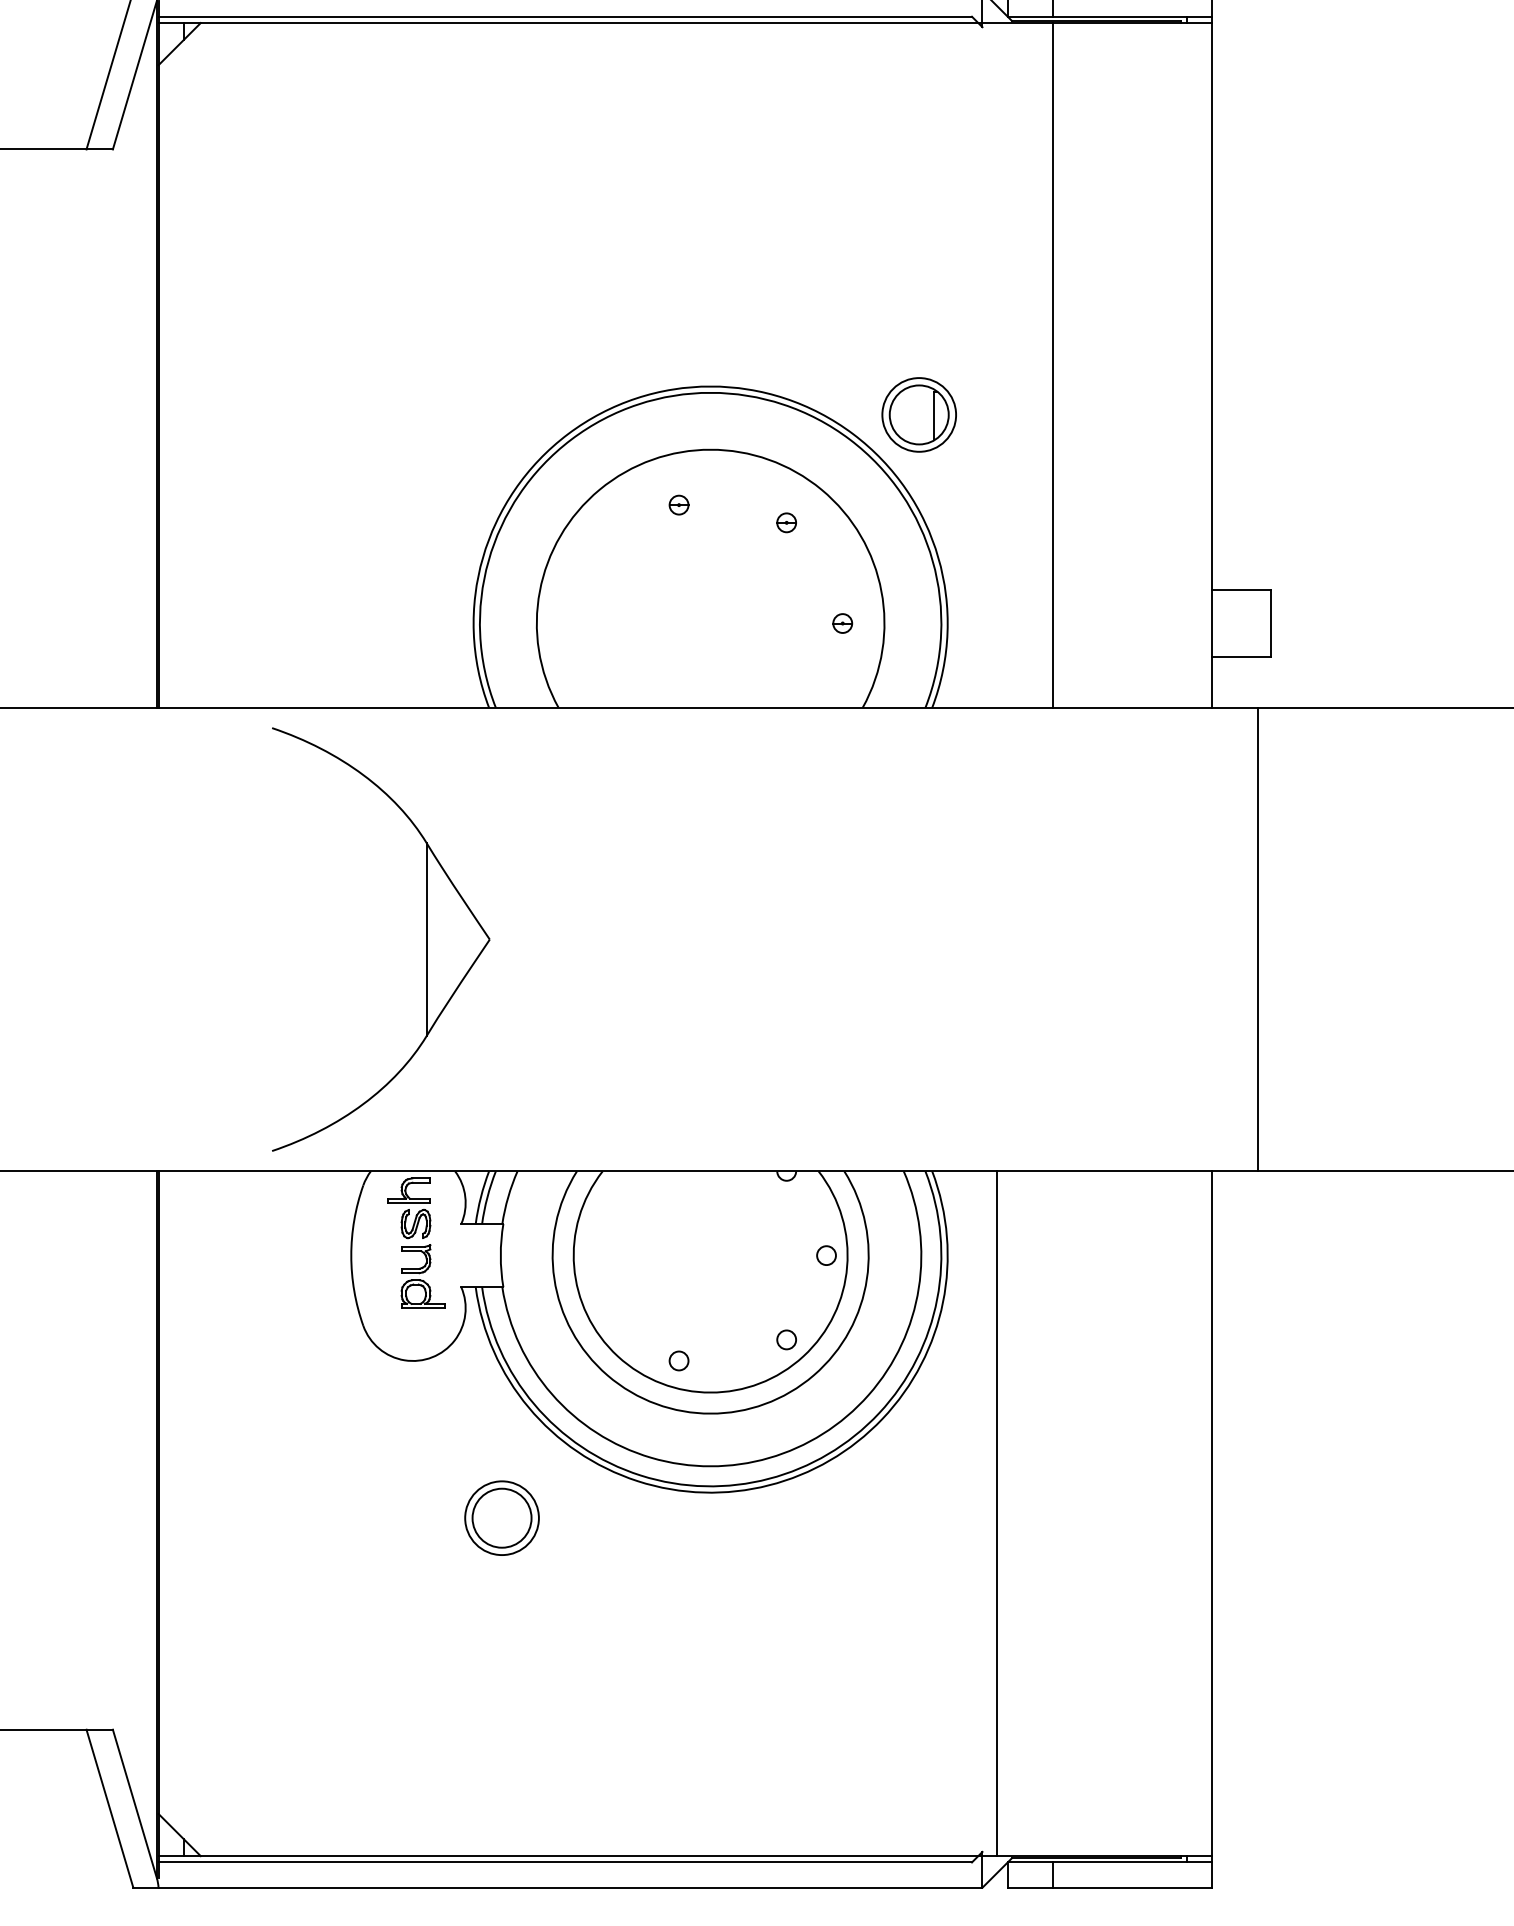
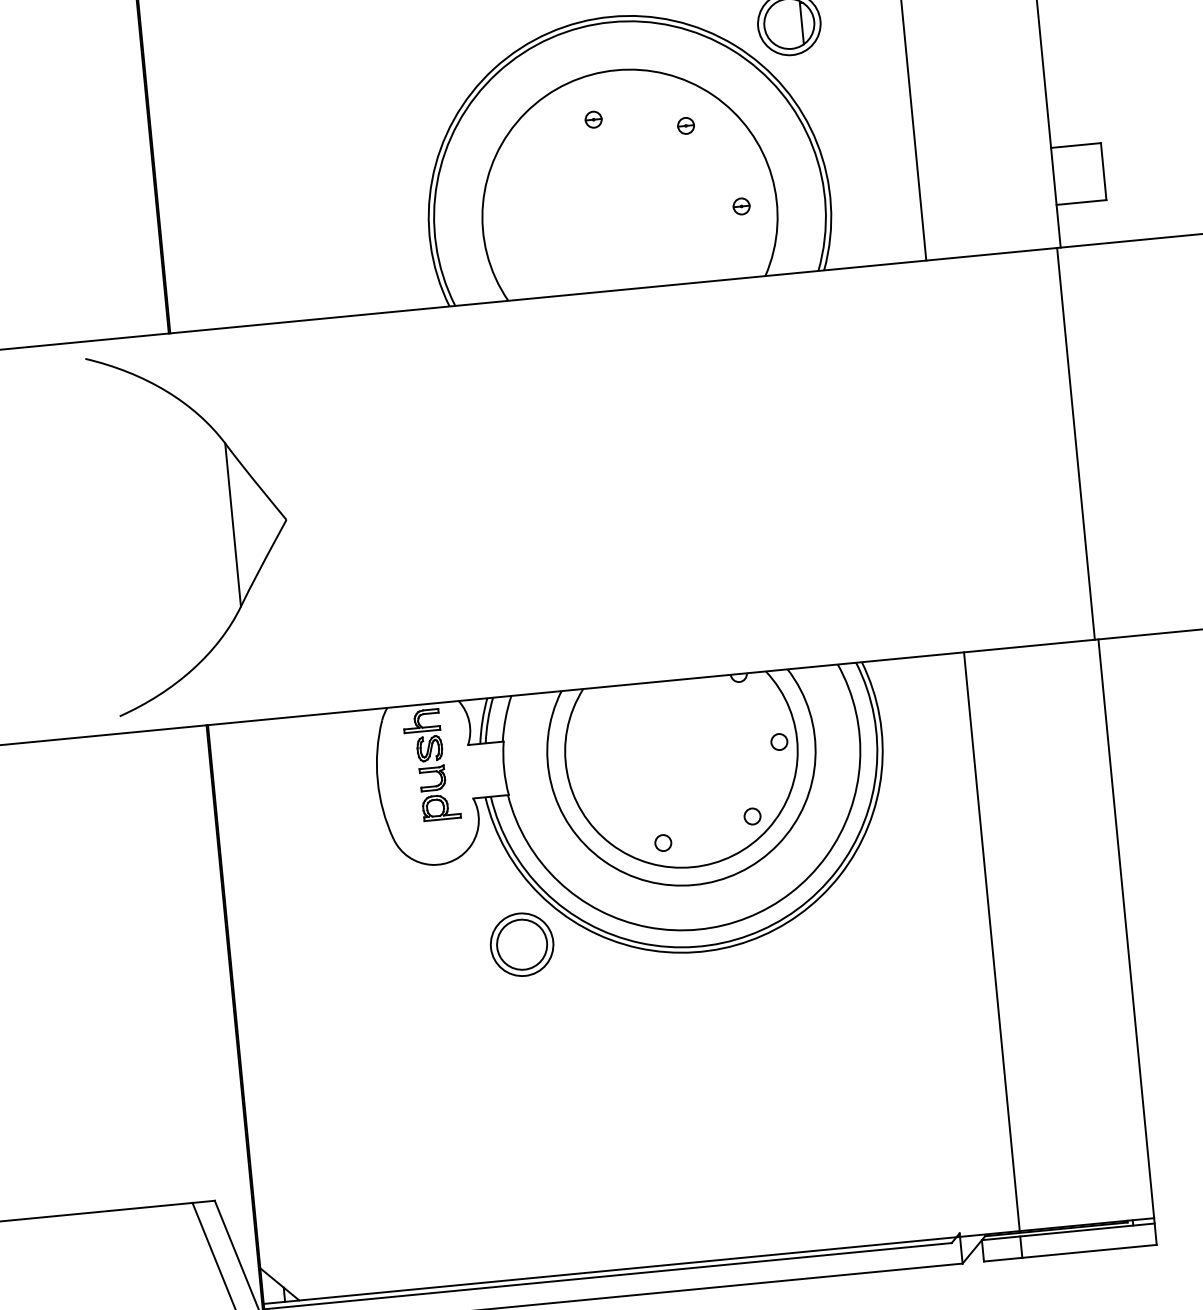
part: (426, 939) -> (232, 524), moved
line: (1257, 939) -> (1075, 443), moved
line: (997, 1513) -> (992, 941), moved
part: (501, 1517) -> (521, 944), moved

